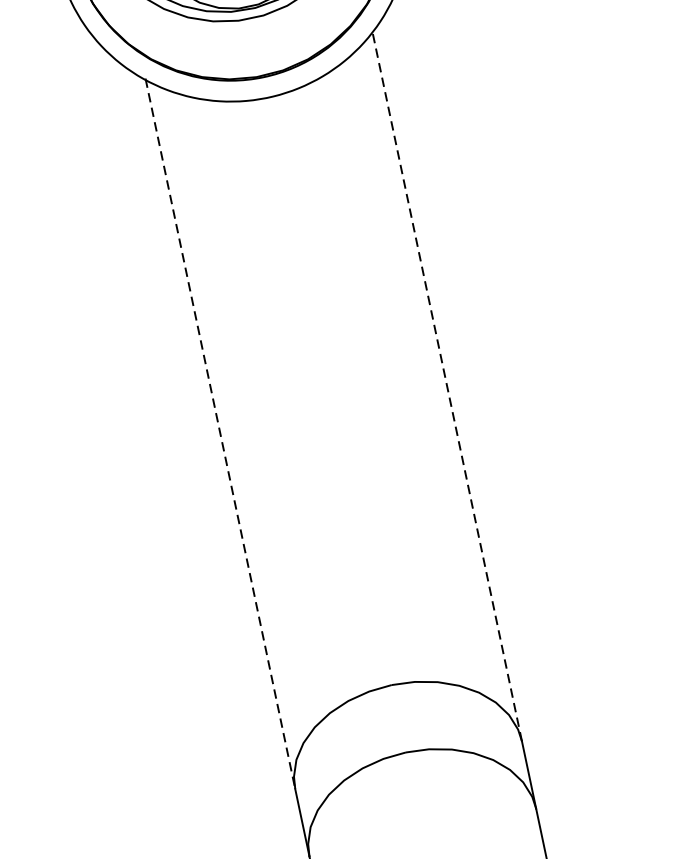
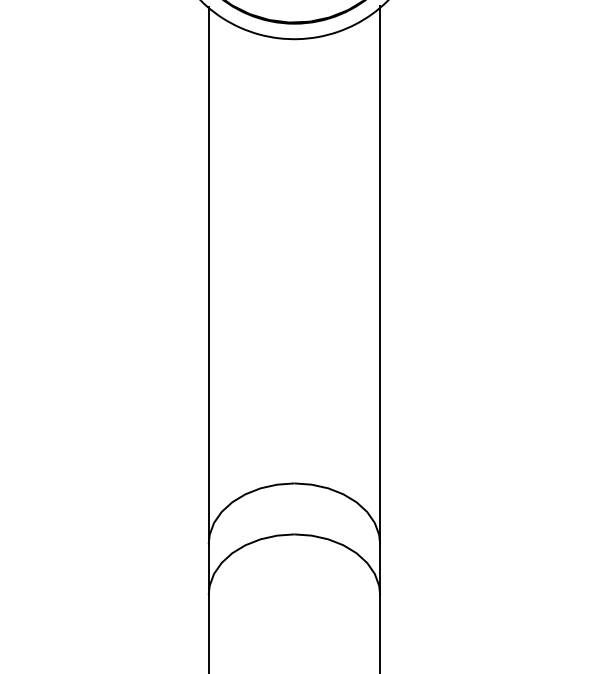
line: (447, 386) -> (380, 275), dashed -> solid
line: (220, 434) -> (208, 275), dashed -> solid

